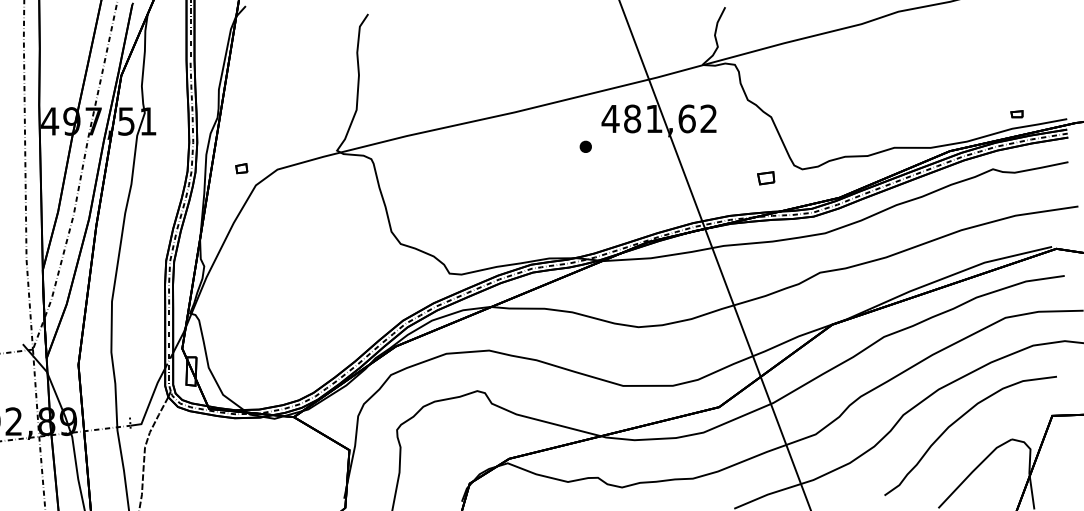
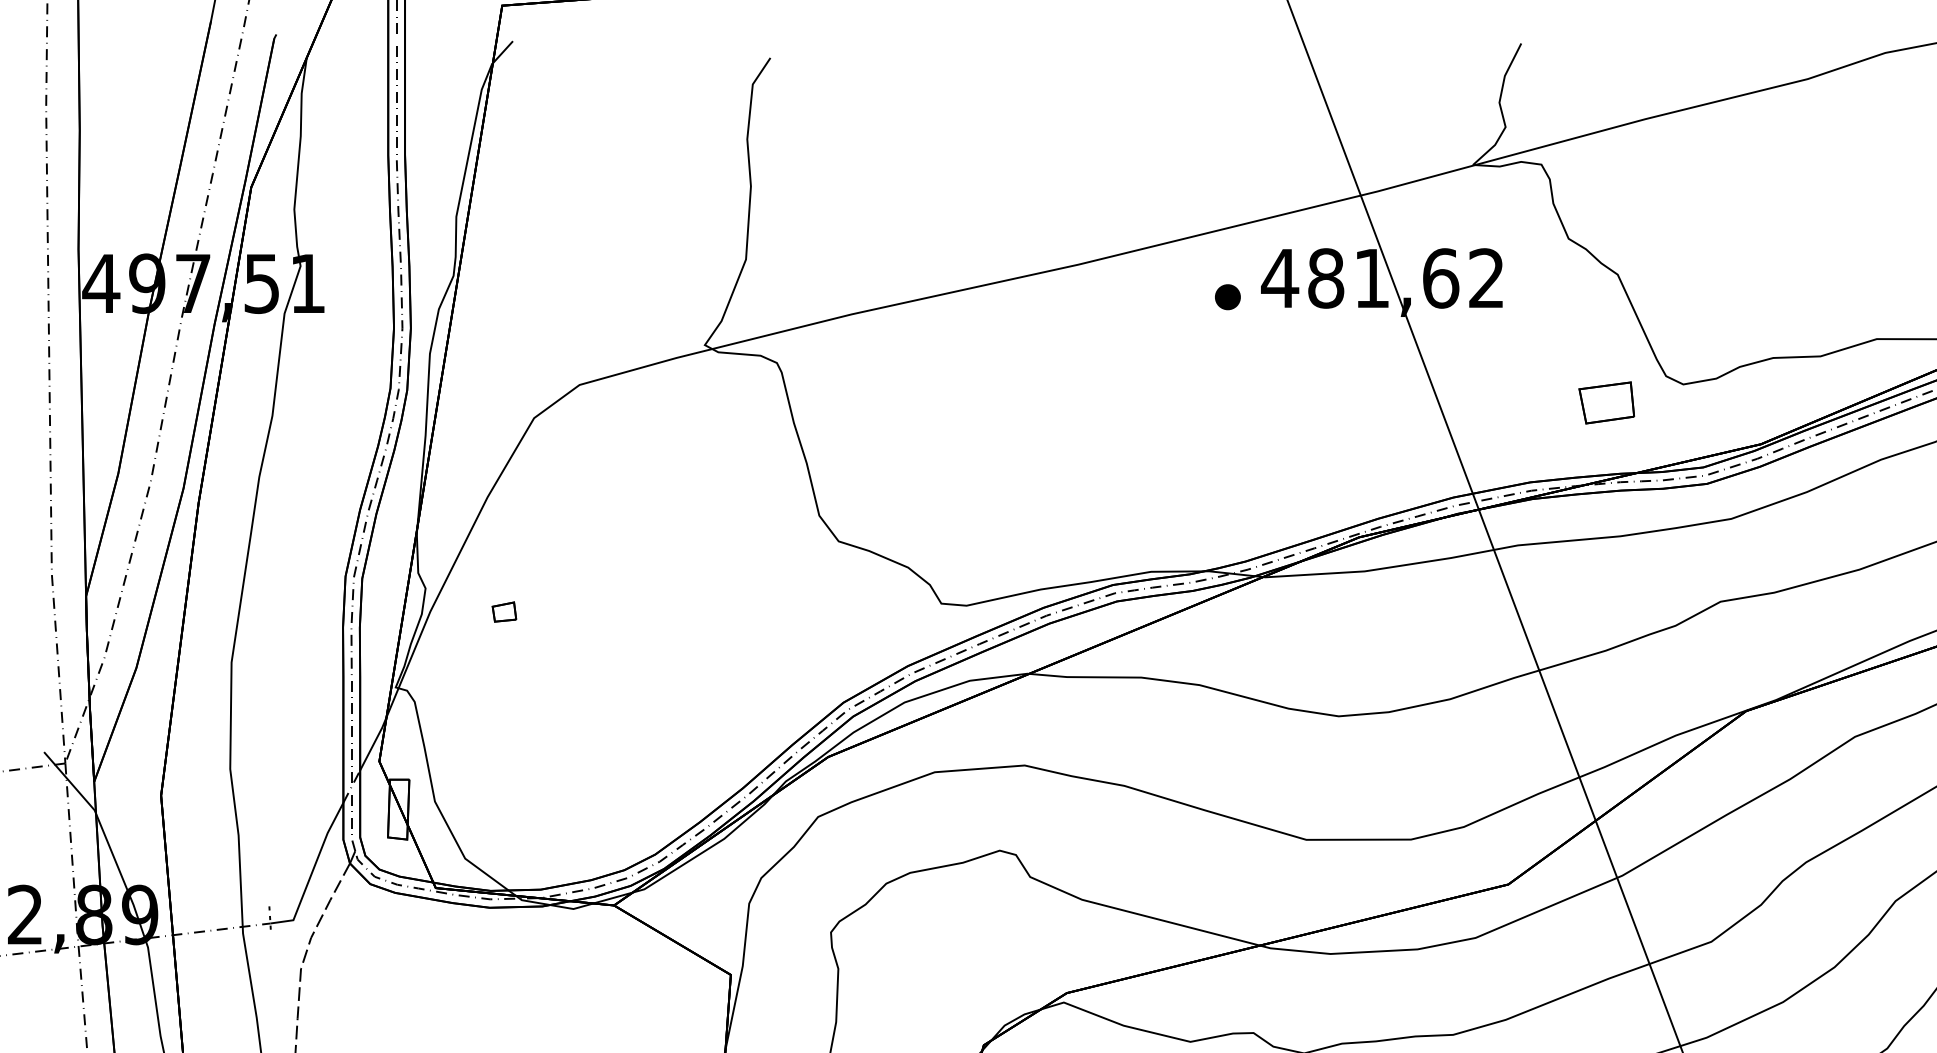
part: (585, 146) -> (1227, 296), moved
part: (241, 168) -> (503, 611), moved
part: (766, 178) -> (1607, 403), size x1.6

